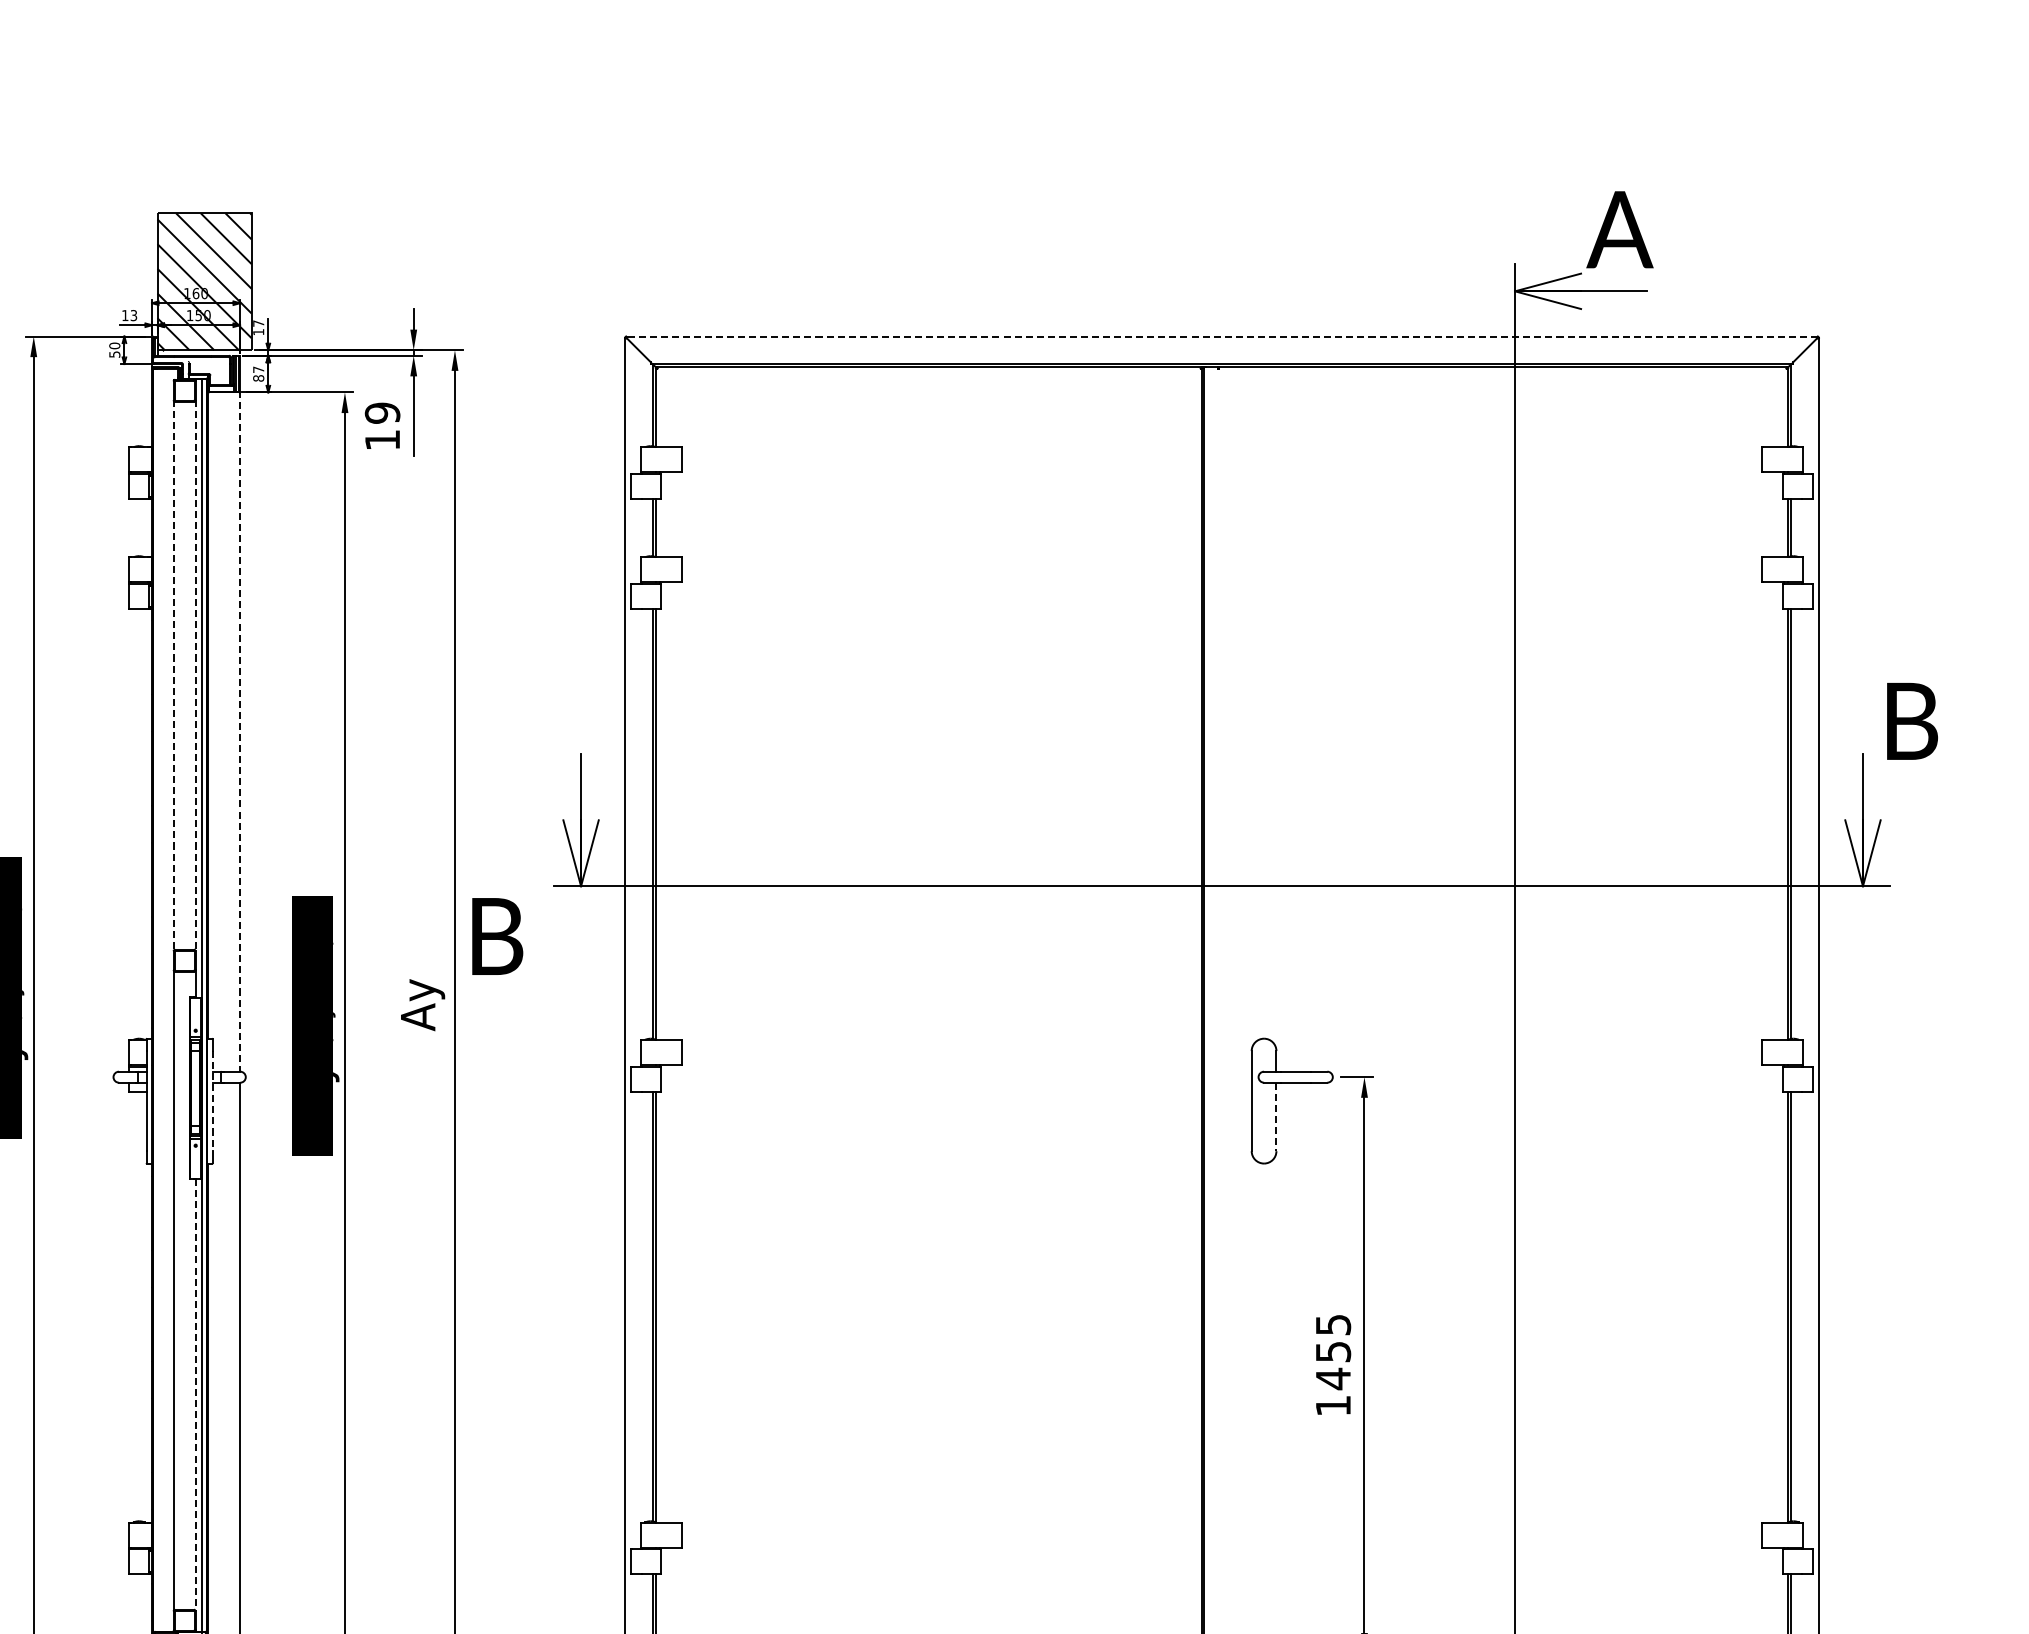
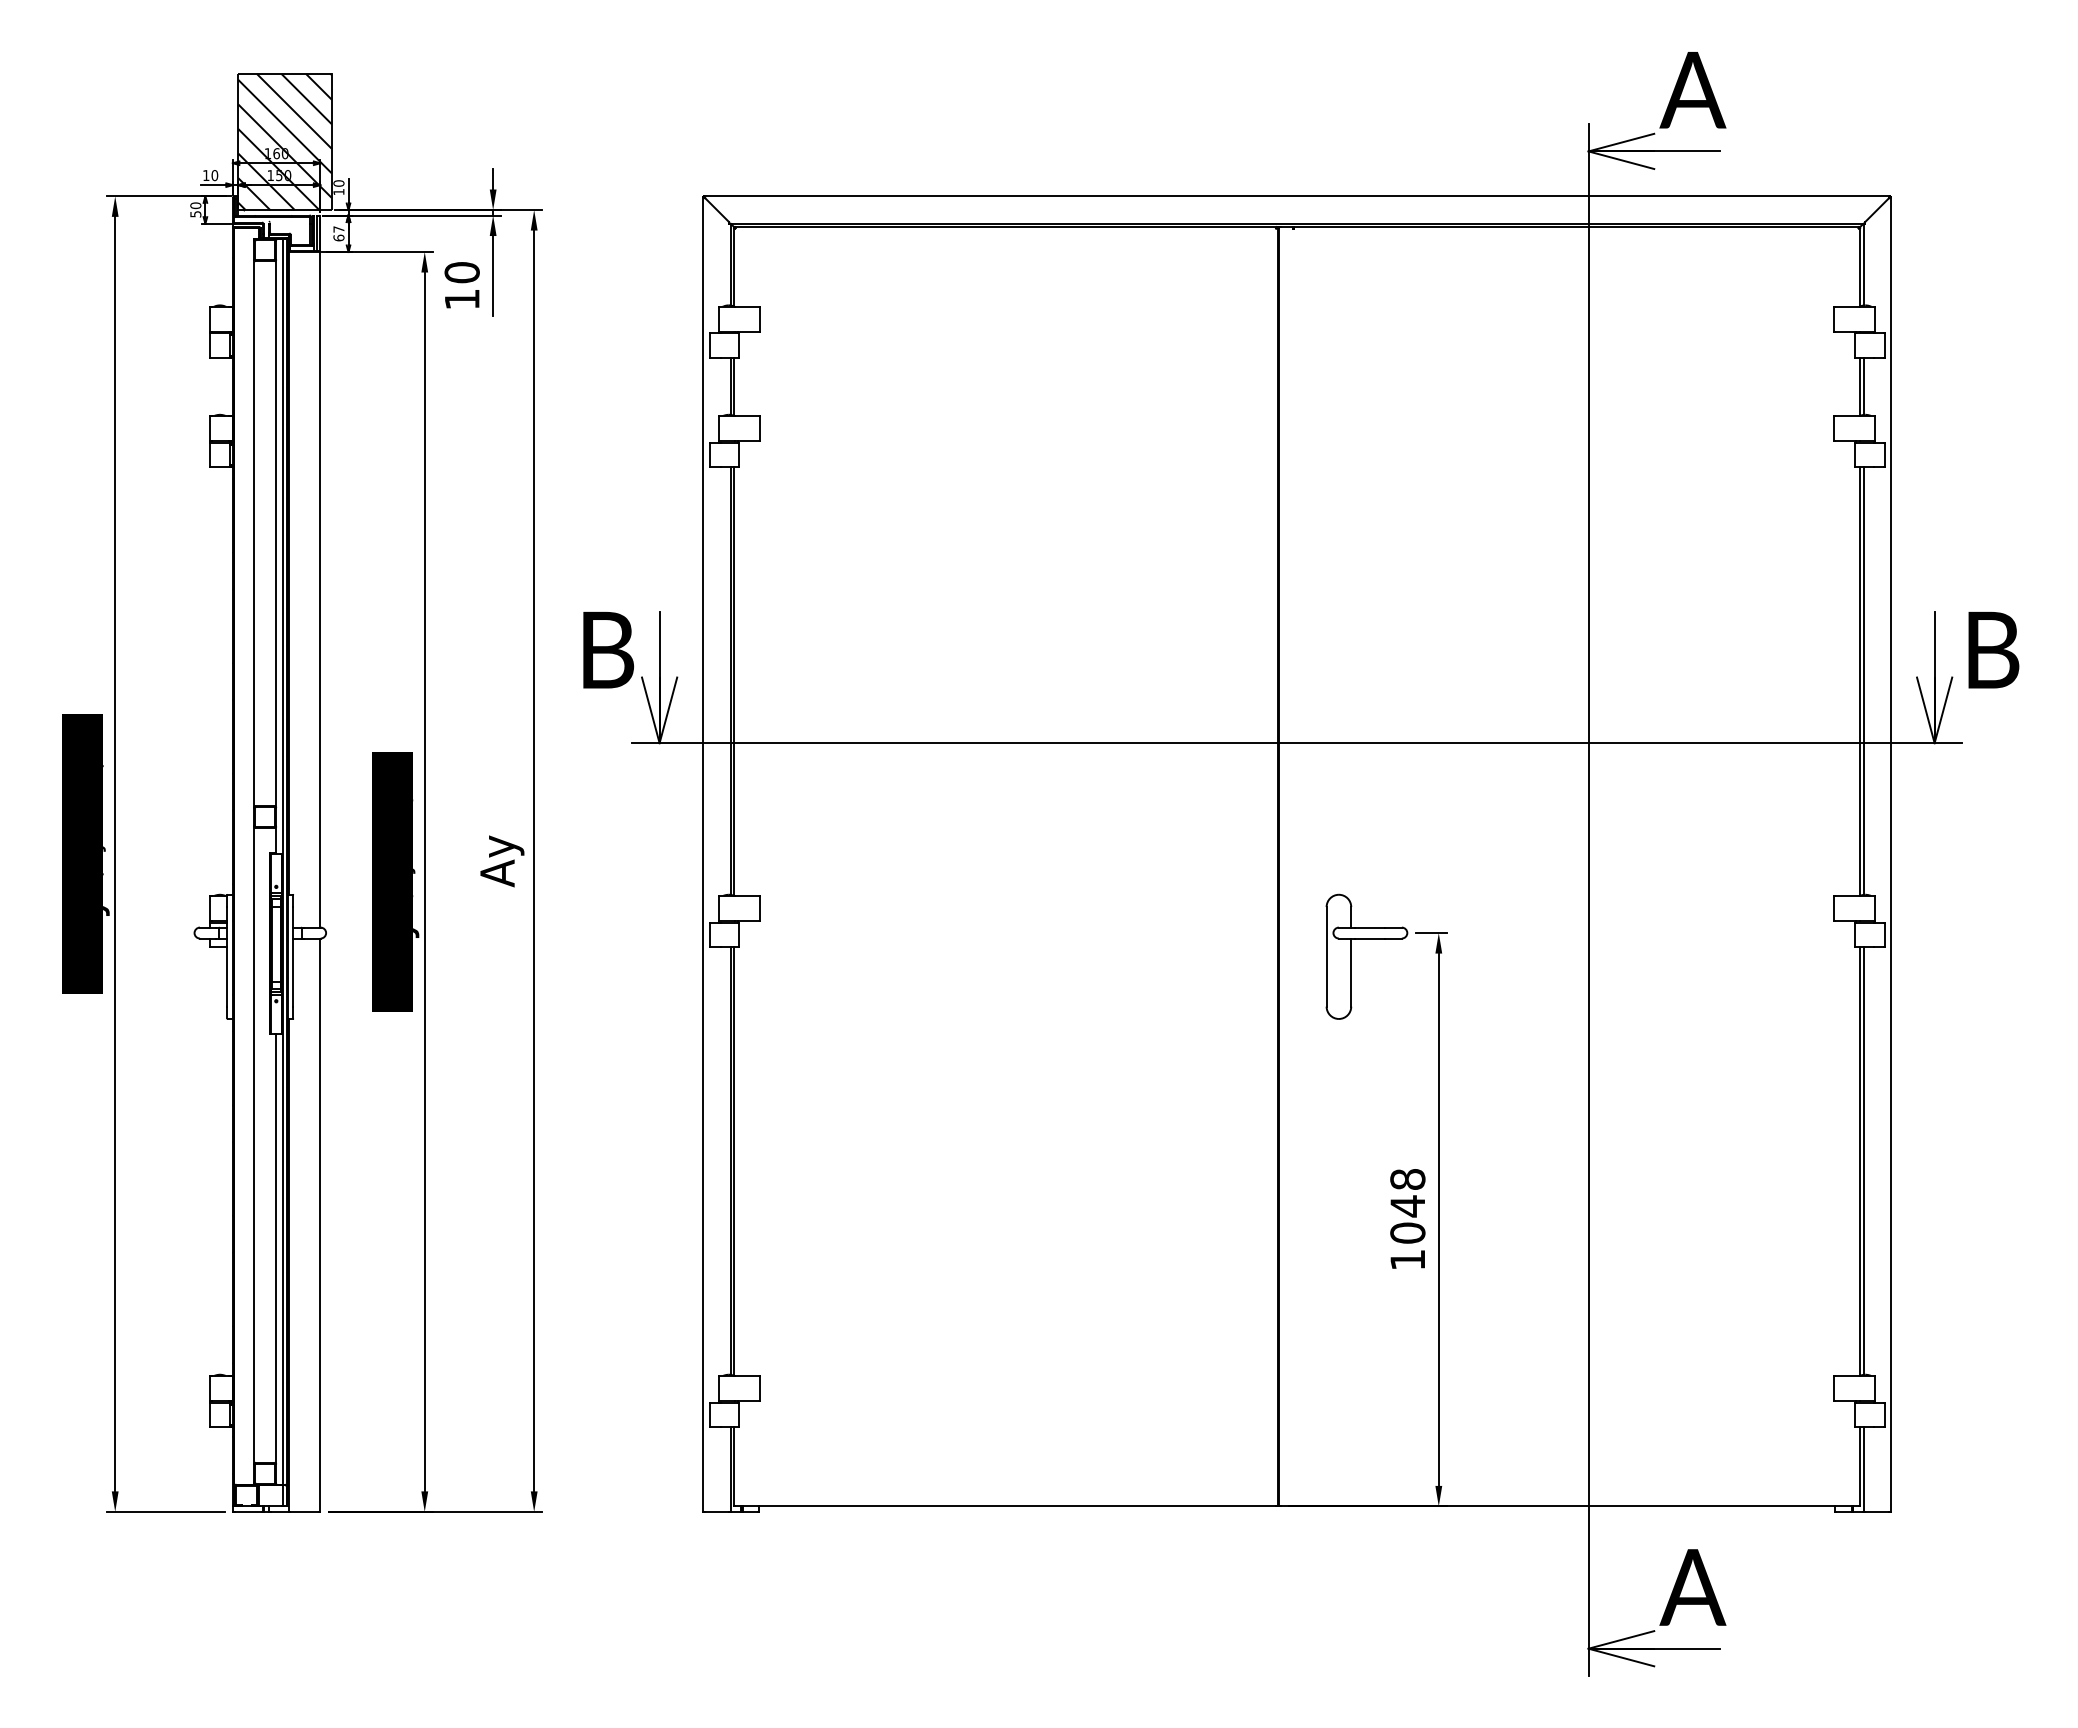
text: (133, 315) -> (214, 175), 13 -> 10
text: (258, 323) -> (338, 183), 17 -> 10
line: (1222, 336) -> (1297, 196), dashed -> solid
text: (258, 377) -> (338, 237), 87 -> 67
text: (381, 413) -> (461, 272), 19 -> 10
line: (173, 676) -> (254, 534), dashed -> solid
line: (195, 676) -> (276, 534), dashed -> solid
text: (1912, 721) -> (1993, 650), moved
line: (240, 731) -> (320, 589), dashed -> solid
text: (497, 936) -> (608, 650), moved
line: (212, 1100) -> (293, 956), dashed -> solid
line: (1276, 1117) -> (1351, 973), dashed -> solid
text: (1333, 1352) -> (1407, 1206), 1455 -> 1048
line: (195, 1395) -> (276, 1249), dashed -> solid

